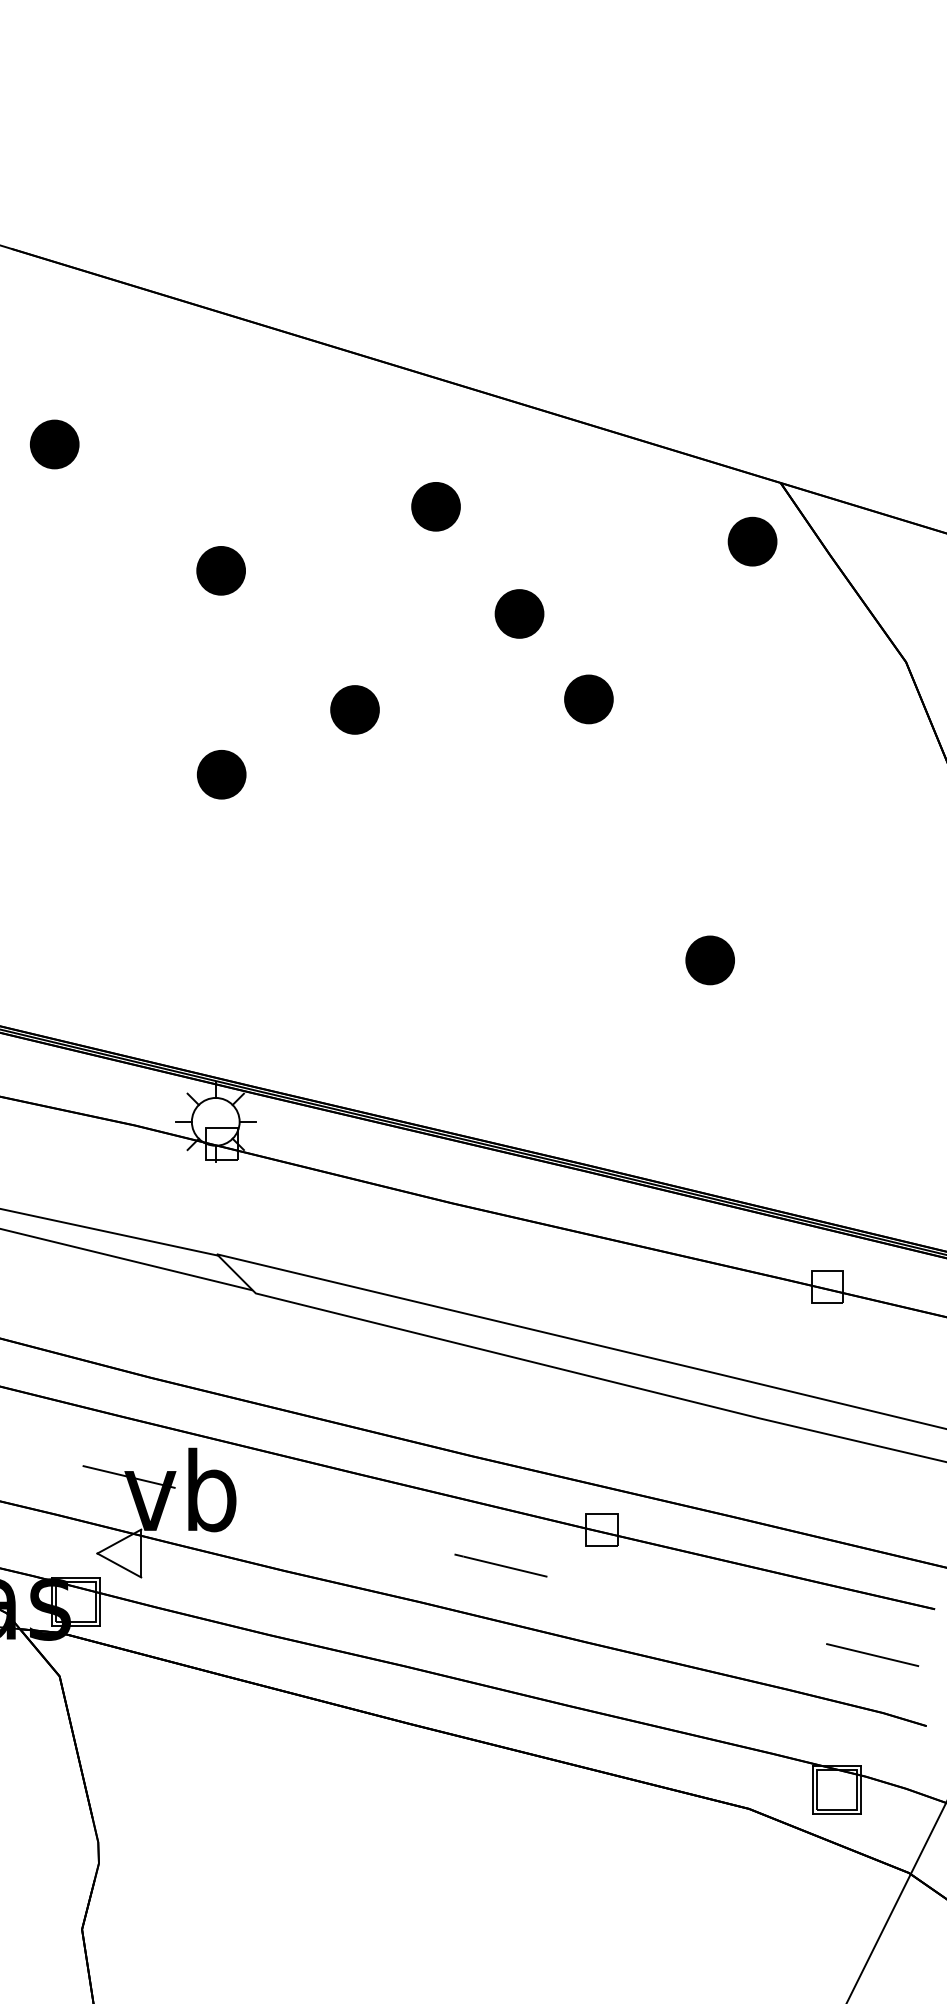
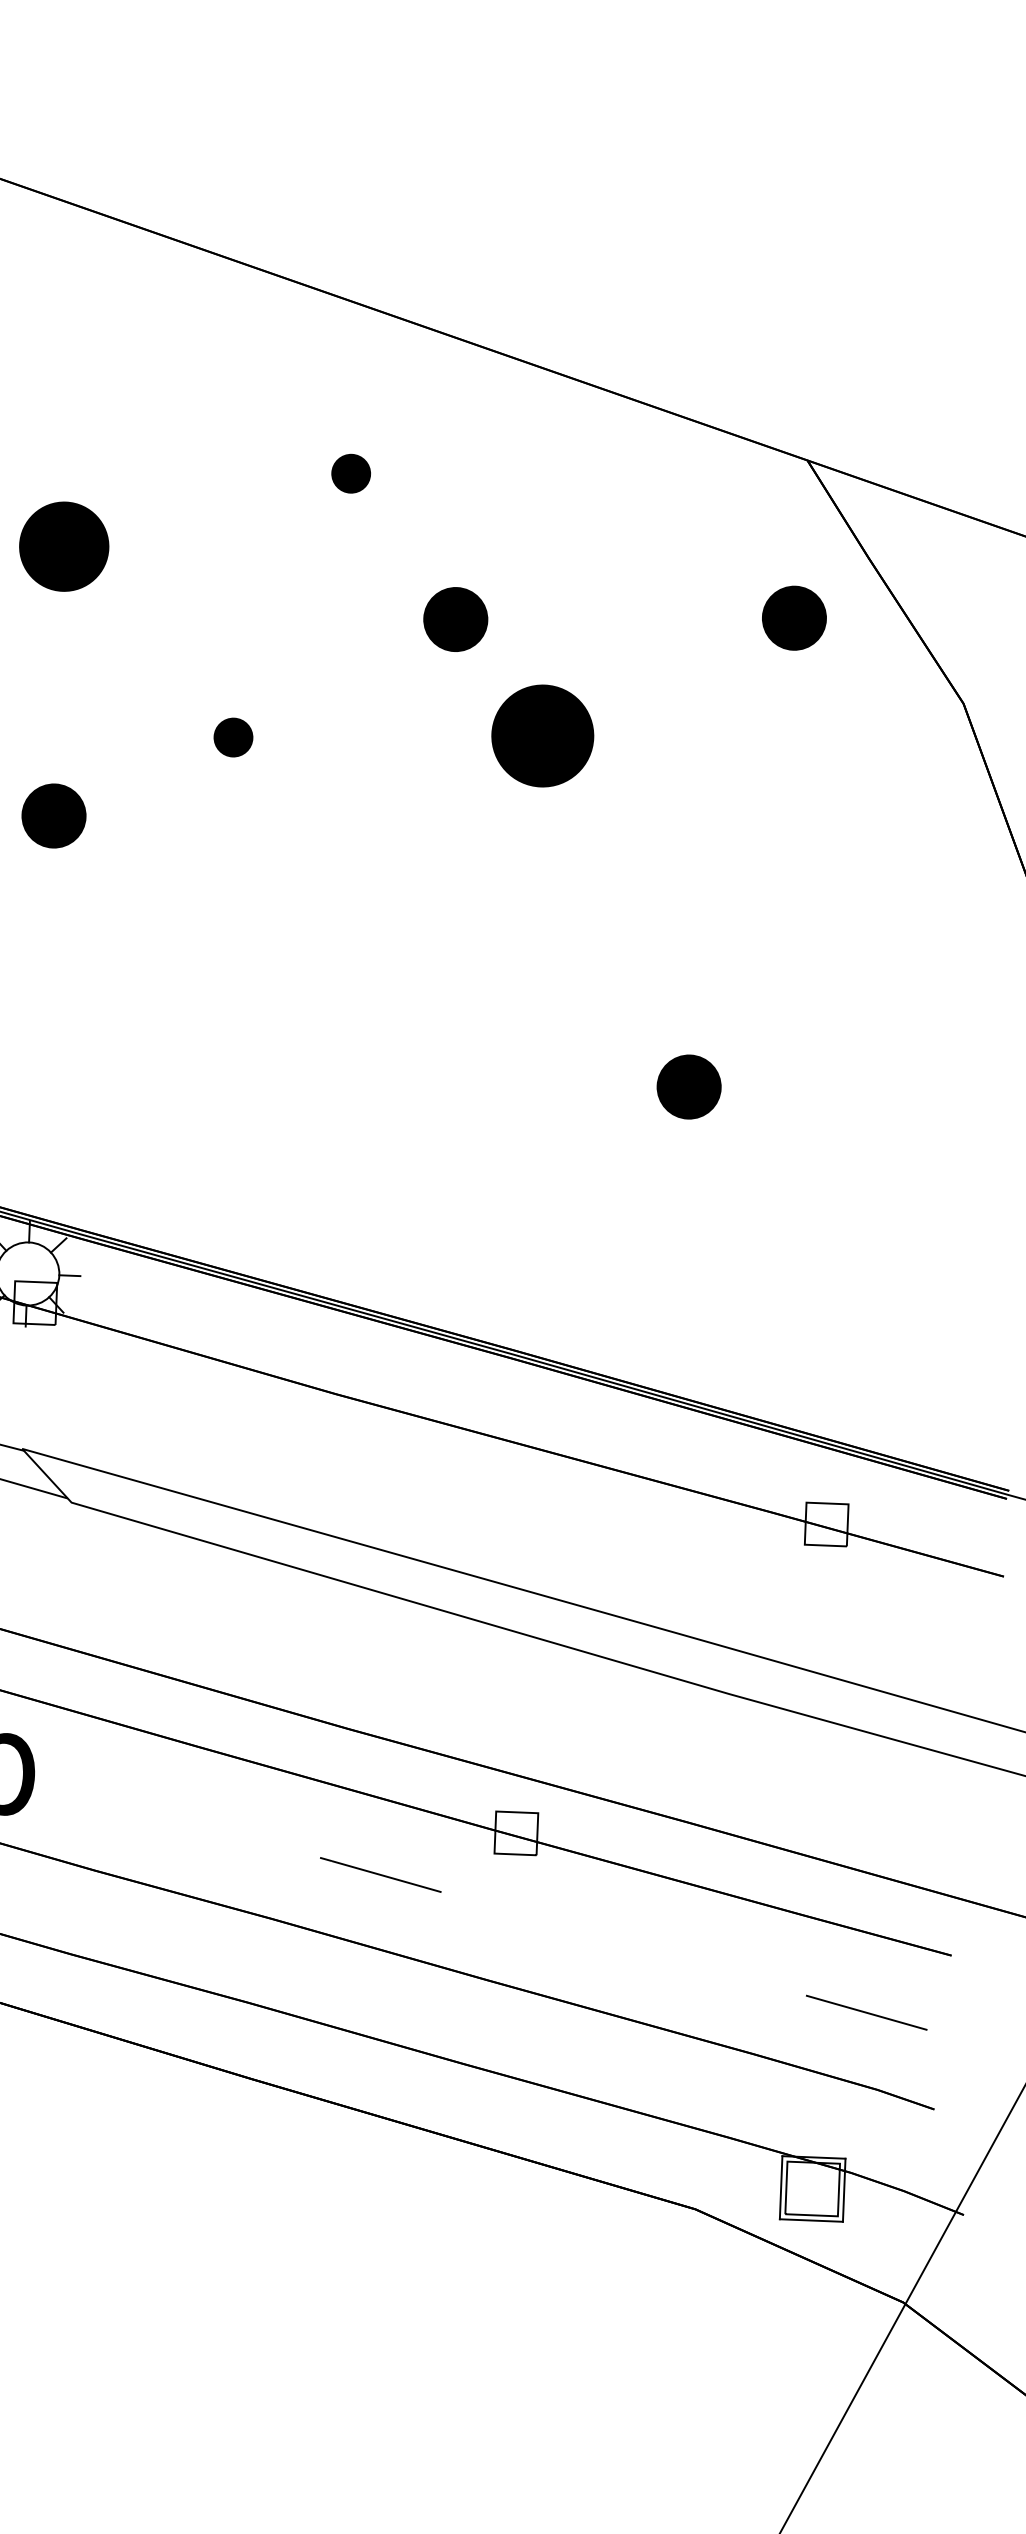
part: (435, 506) -> (350, 473), size x0.6
part: (752, 541) -> (794, 617), moved
part: (220, 570) -> (63, 546), size x1.4
part: (588, 699) -> (542, 736), size x1.6
part: (354, 709) -> (232, 736), size x0.6

